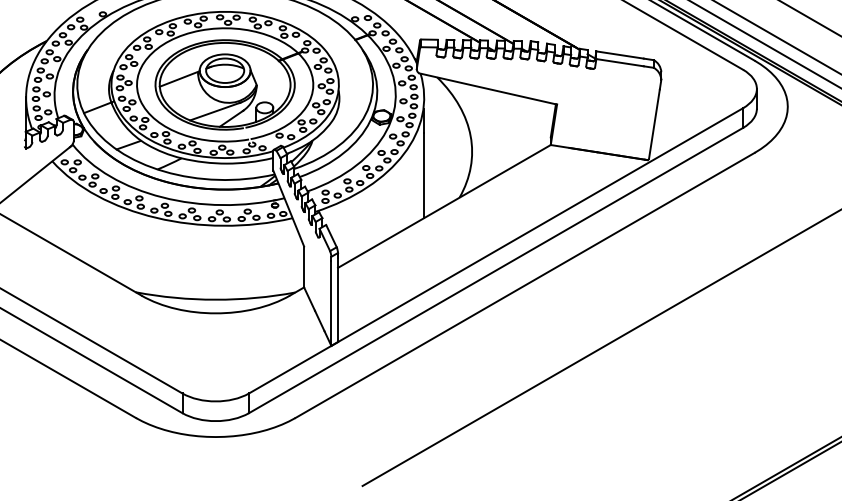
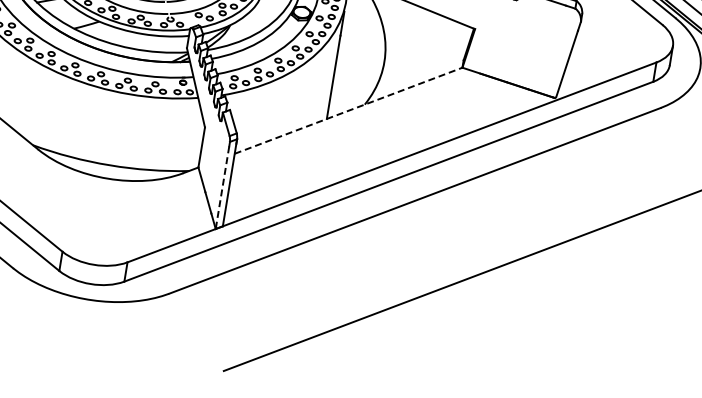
line: (444, 206) -> (348, 110), solid -> dashed
line: (331, 304) -> (222, 188), solid -> dashed

